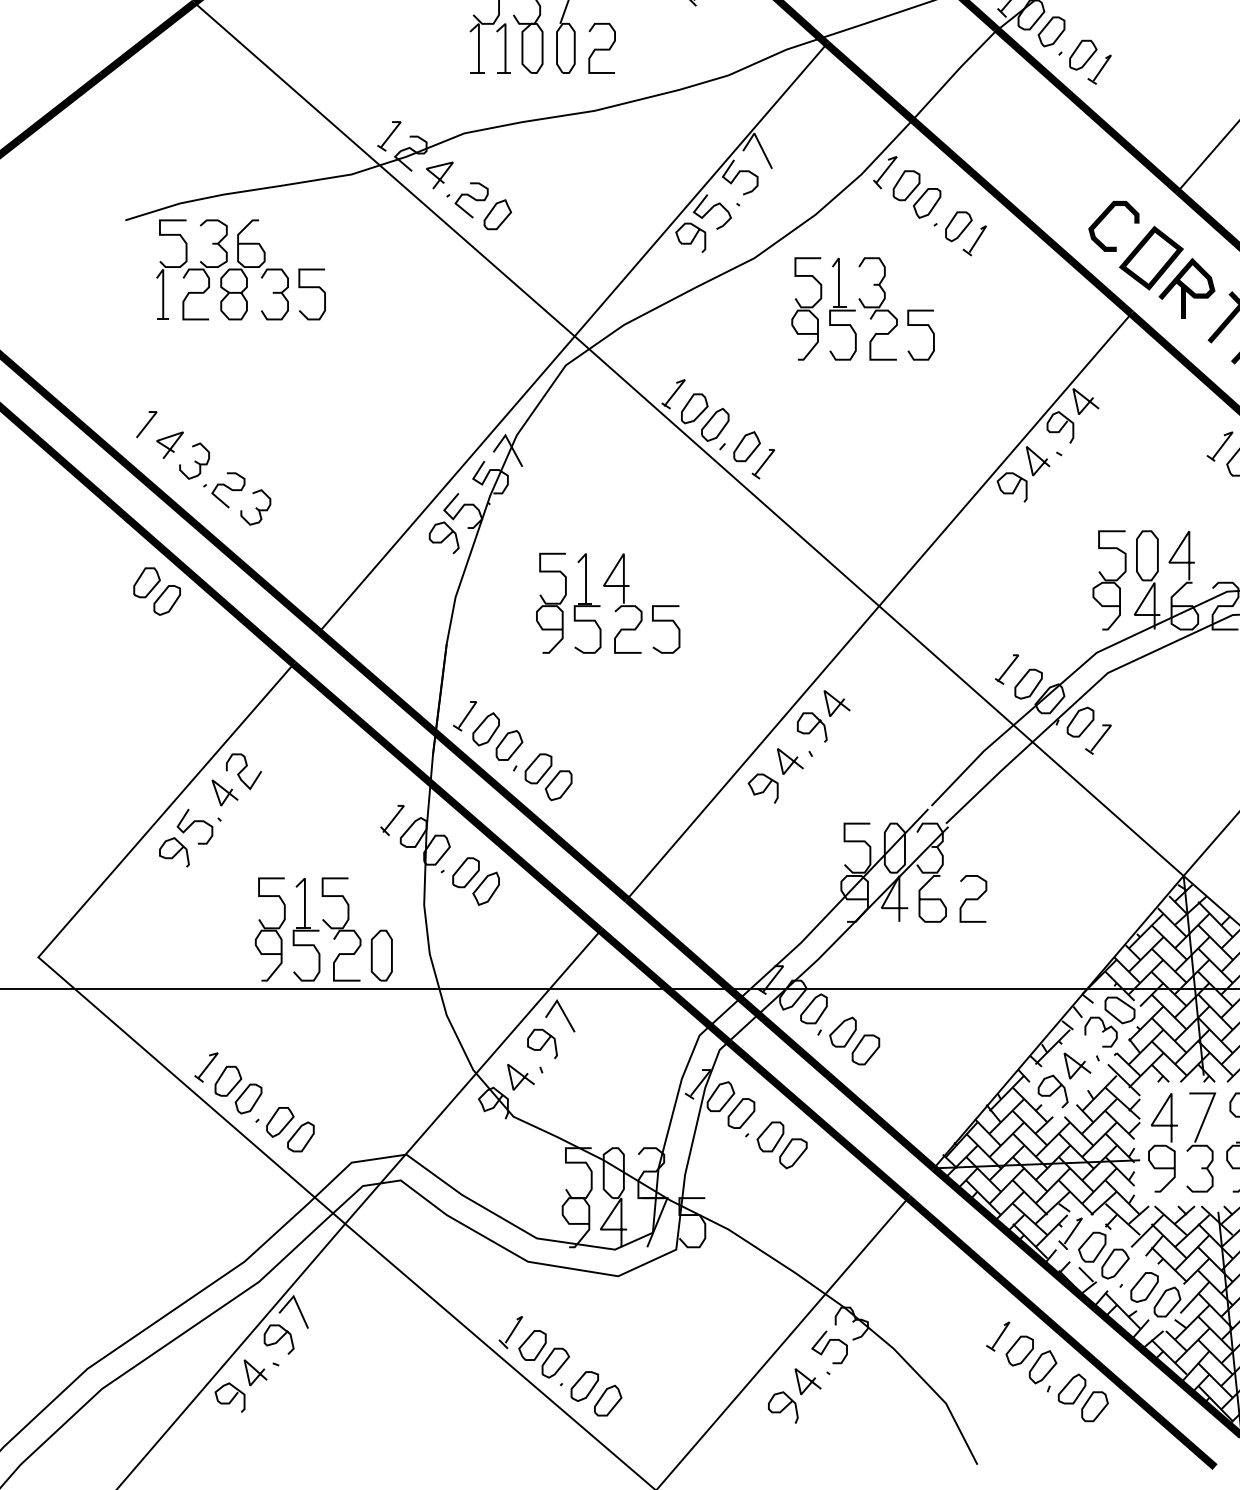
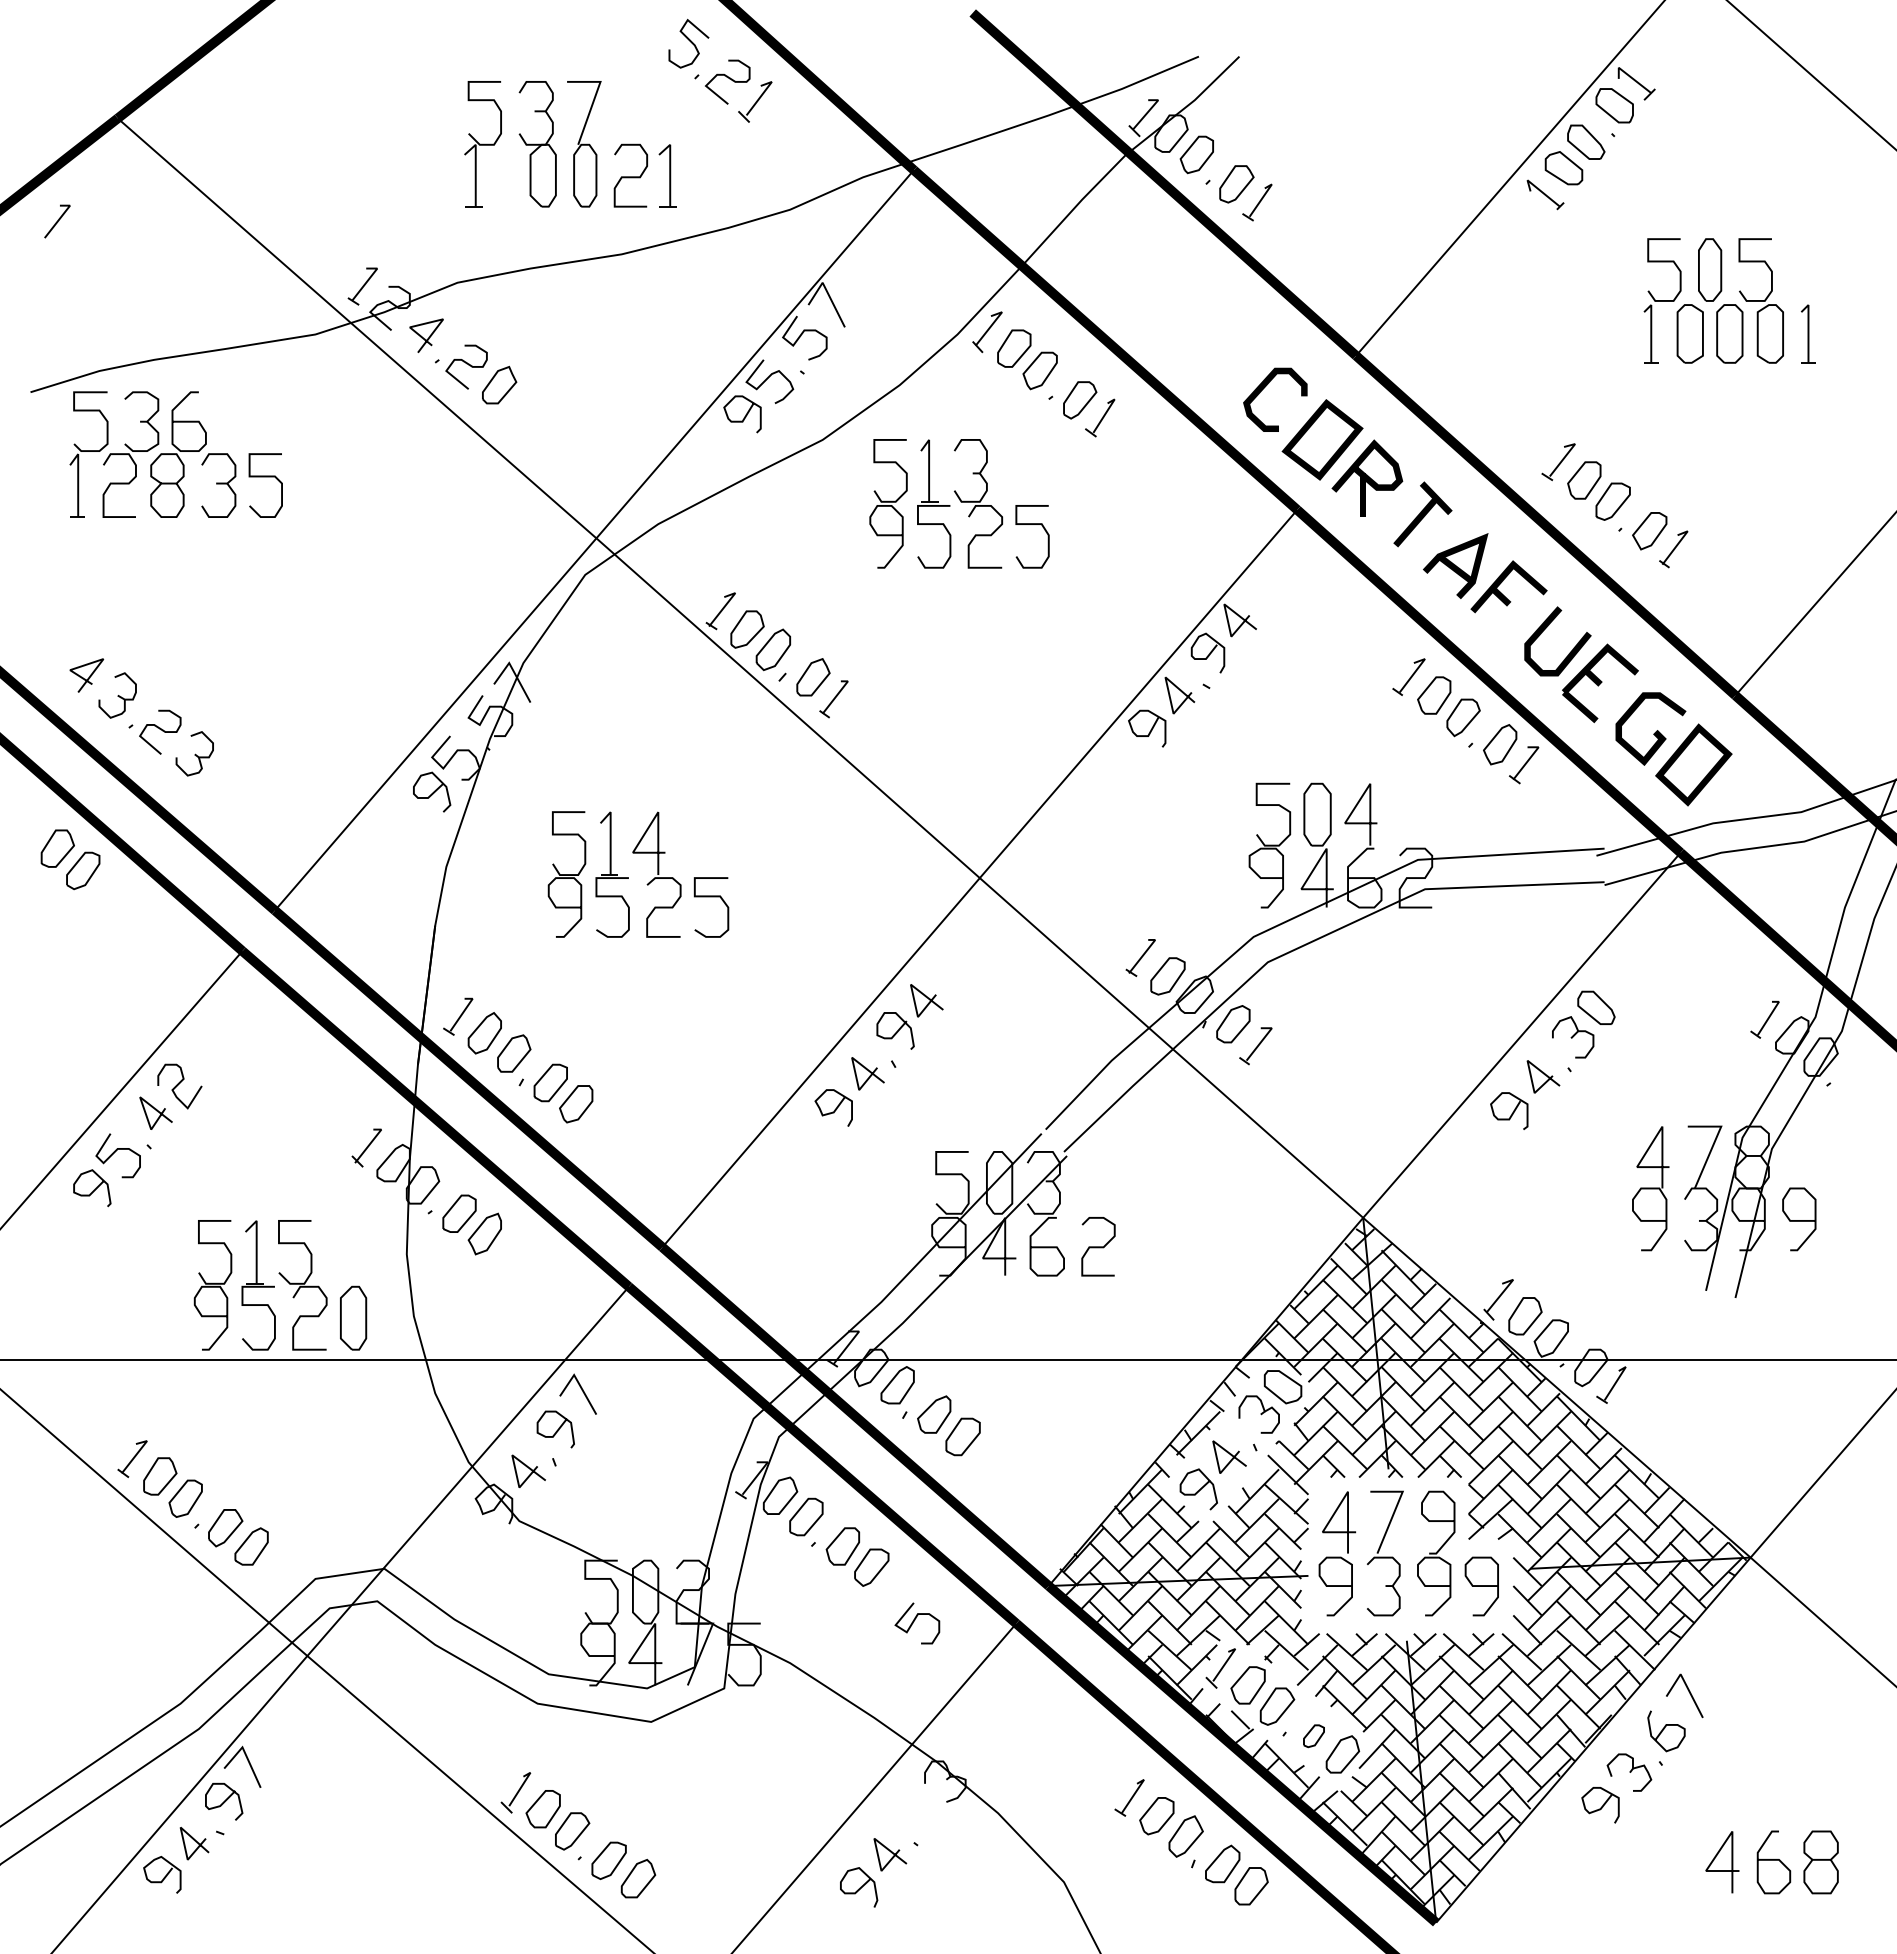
part: (503, 48) -> (667, 175), moved
line: (146, 424) -> (57, 221), moved
part: (1144, 1287) -> (1313, 1736), size x0.6
curve: (828, 1344) -> (915, 1620), moved

